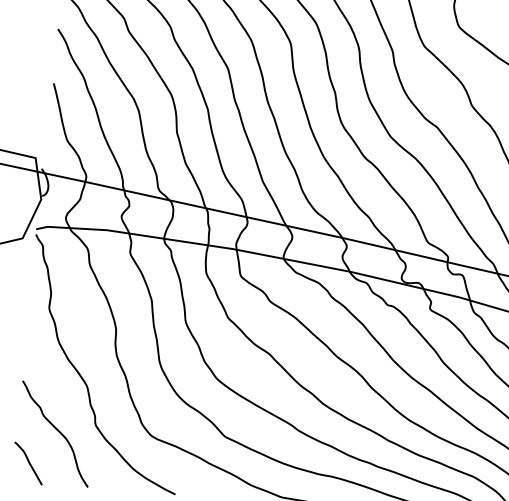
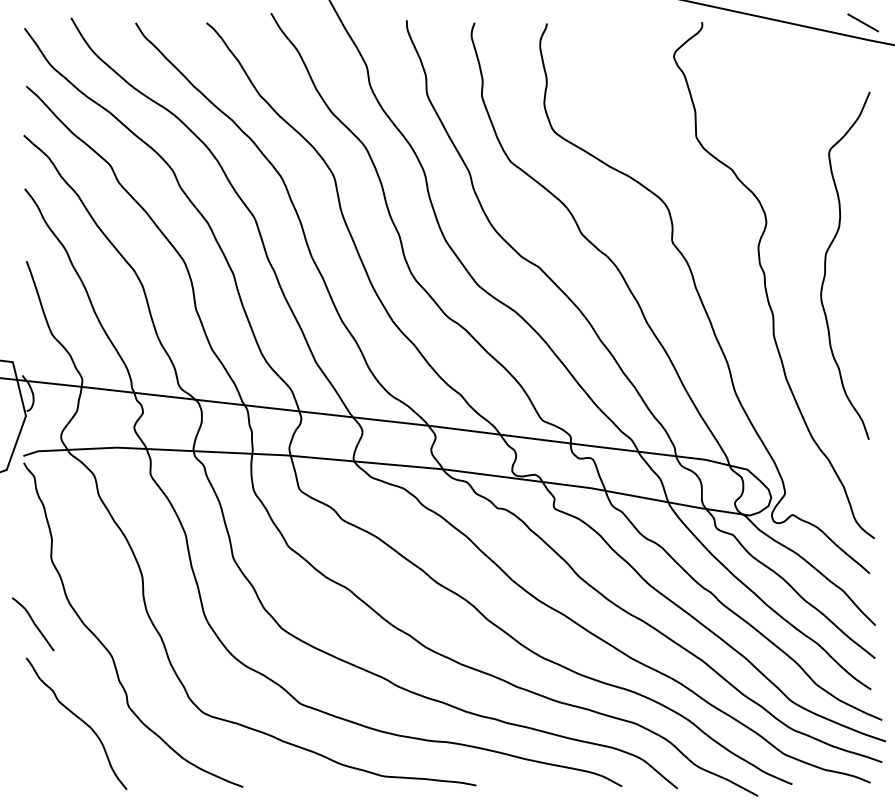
curve: (28, 463) -> (33, 624), moved

